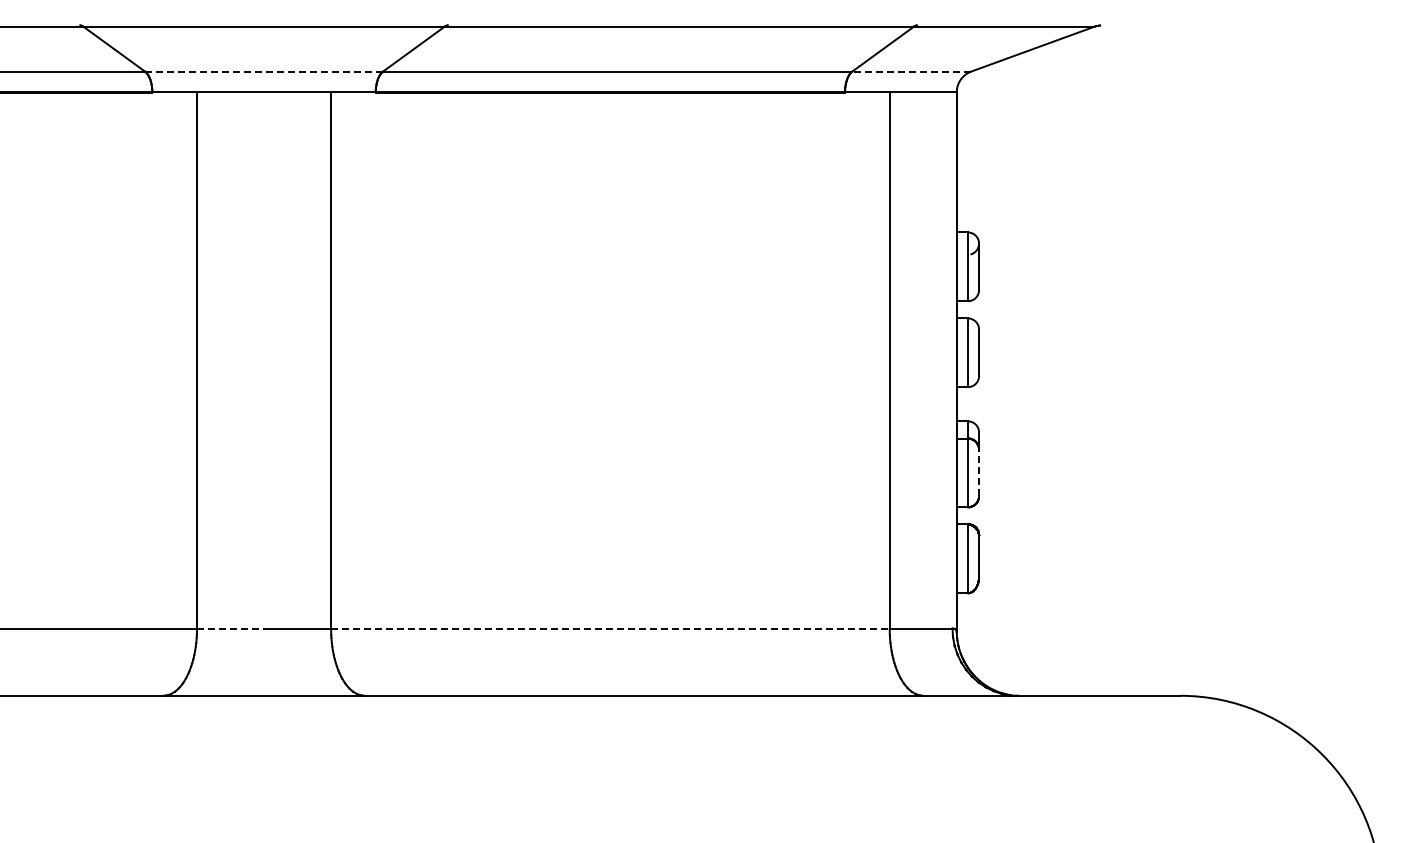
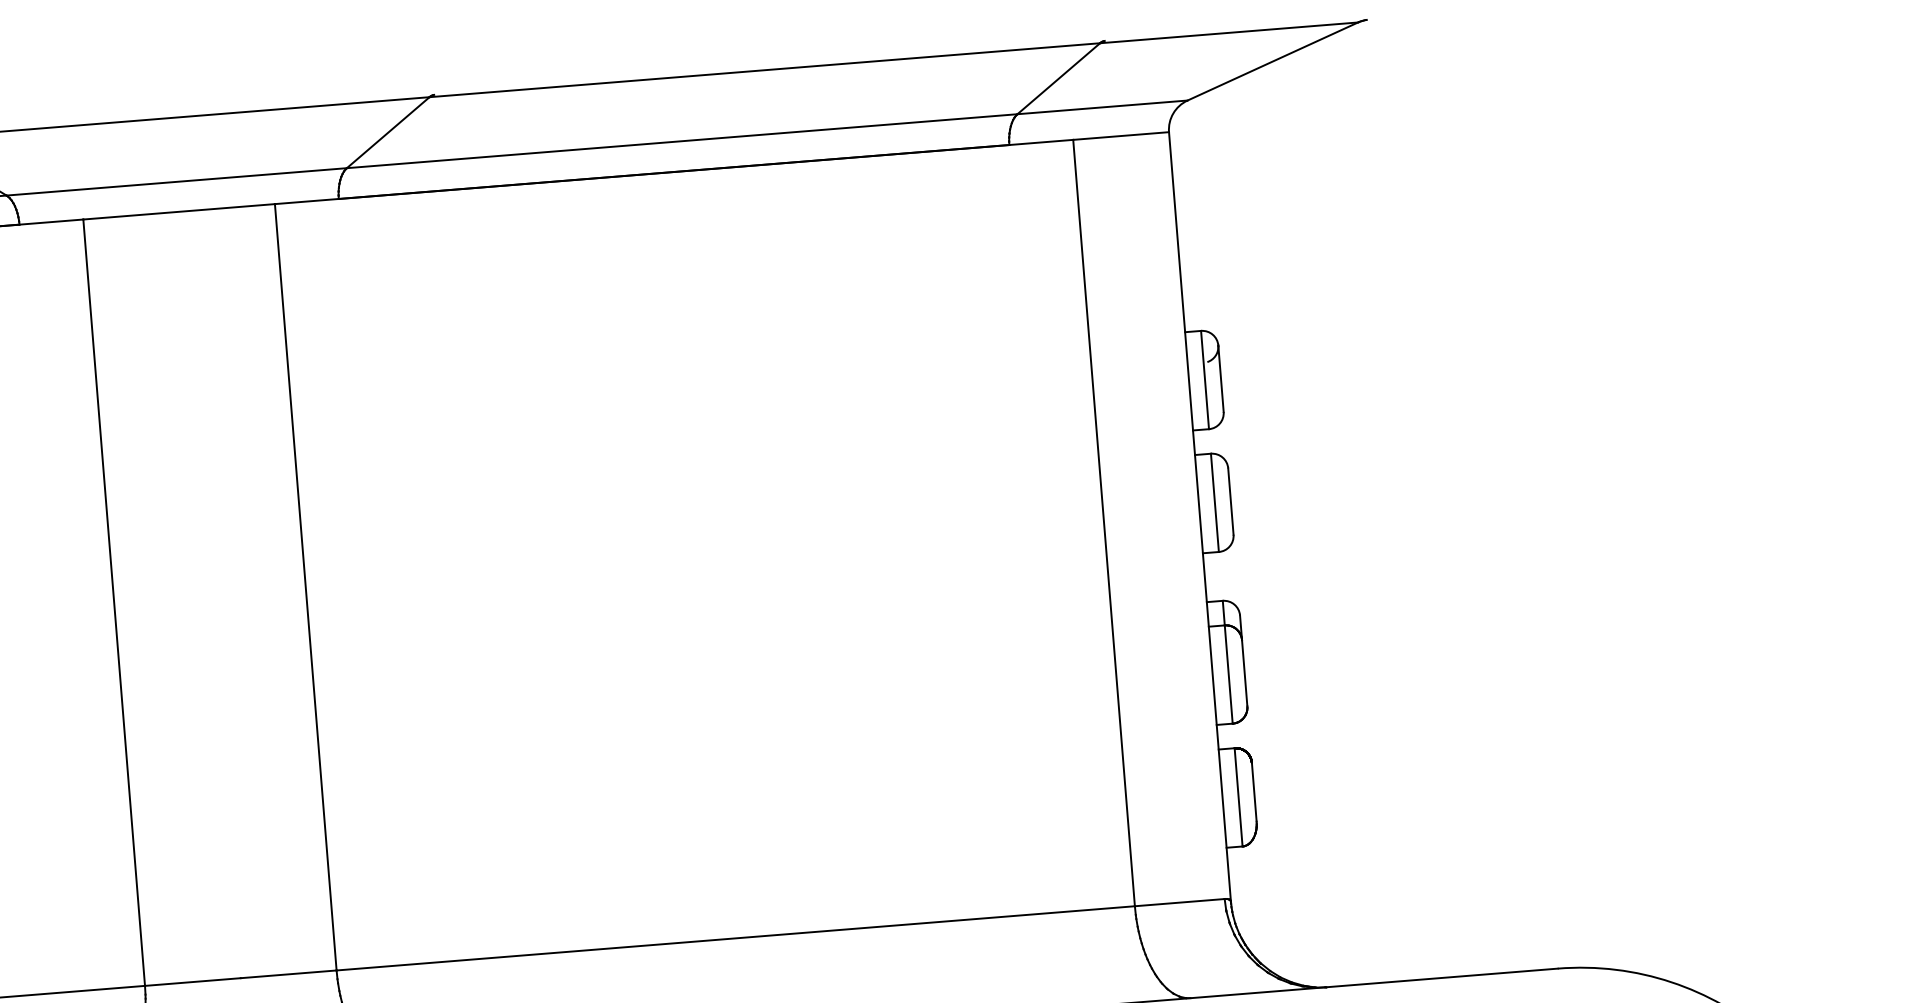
line: (264, 71) -> (177, 181), dashed -> solid
line: (911, 71) -> (1101, 107), dashed -> solid
line: (979, 472) -> (1245, 672), dashed -> solid
line: (230, 628) -> (192, 981), dashed -> solid
line: (610, 628) -> (735, 937), dashed -> solid

